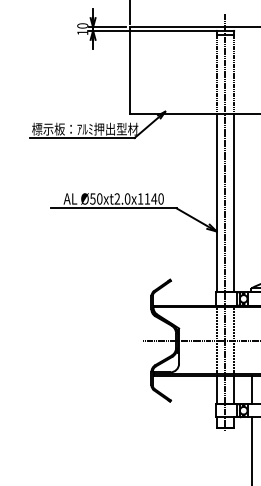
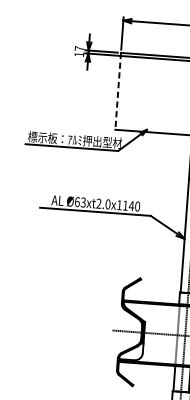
text: (82, 25) -> (79, 48), 10 -> 17
line: (129, 70) -> (118, 91), solid -> dashed
text: (96, 198) -> (80, 201), Ø50xt2.0x1140 -> Ø63xt2.0x1140

